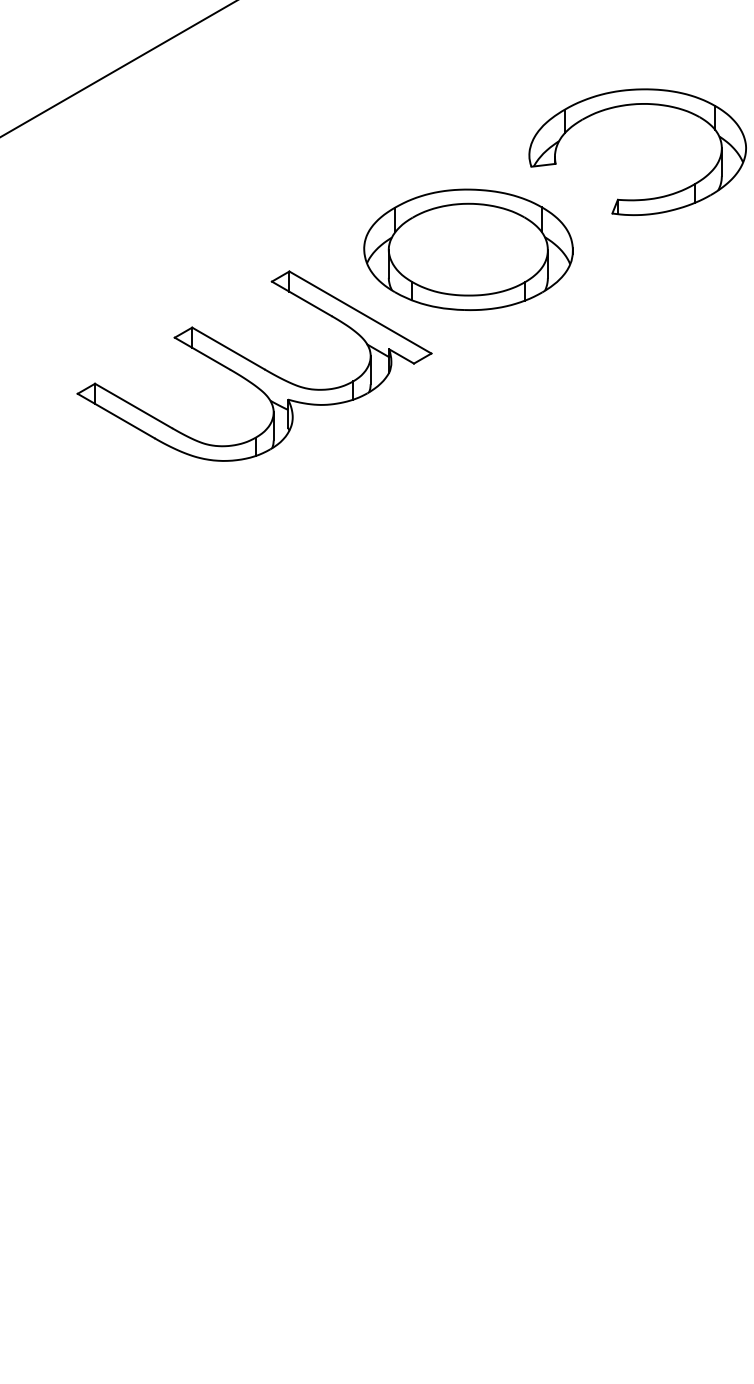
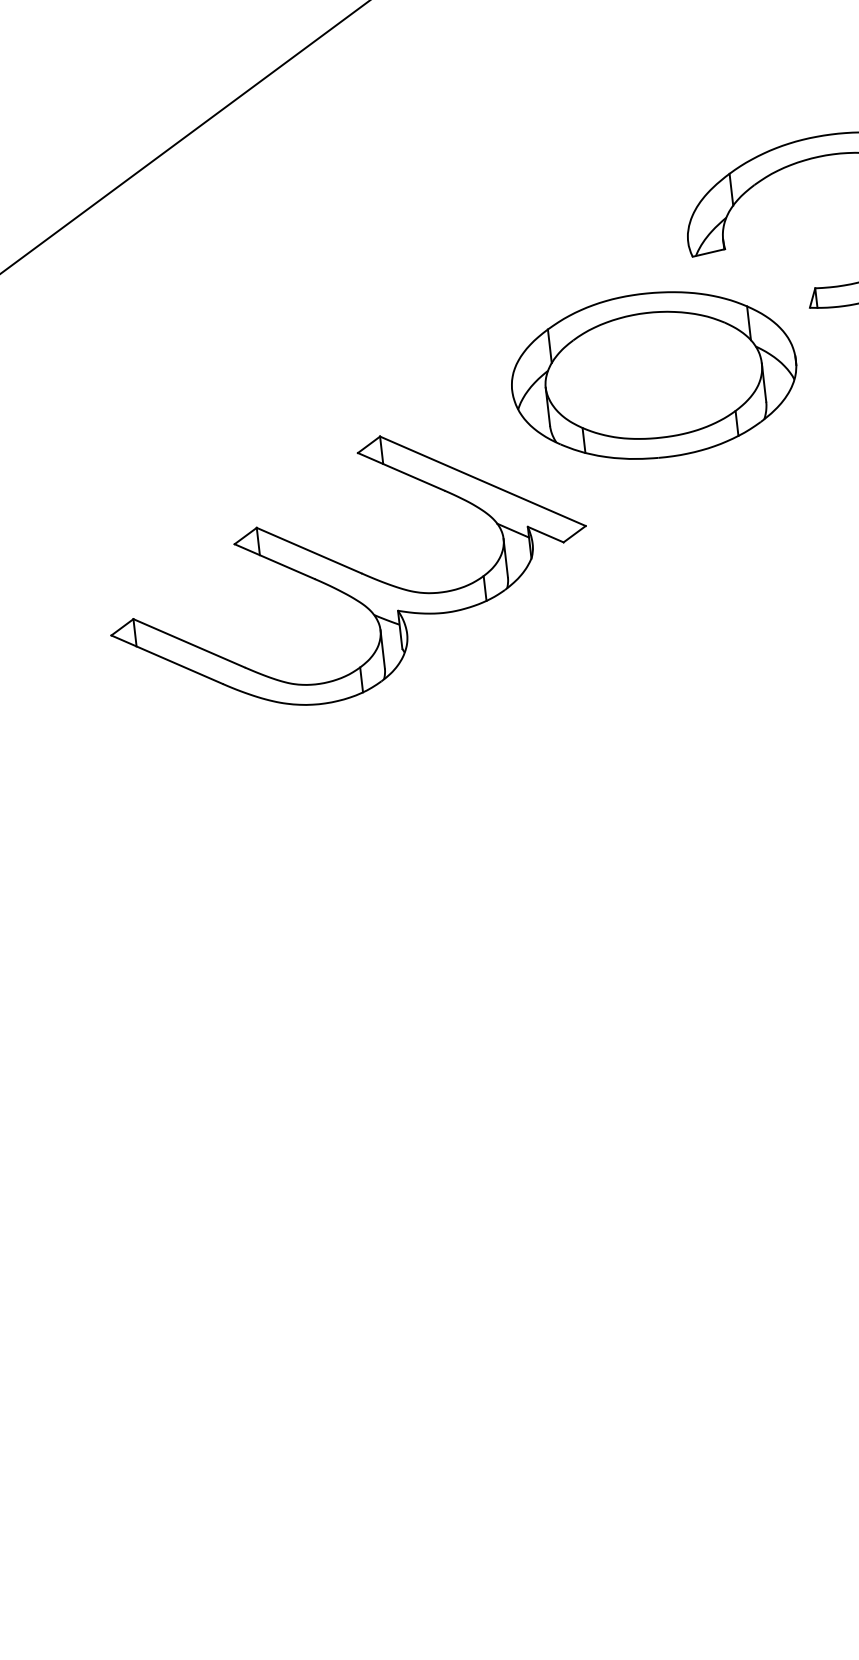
part: (468, 249) -> (653, 375), moved

